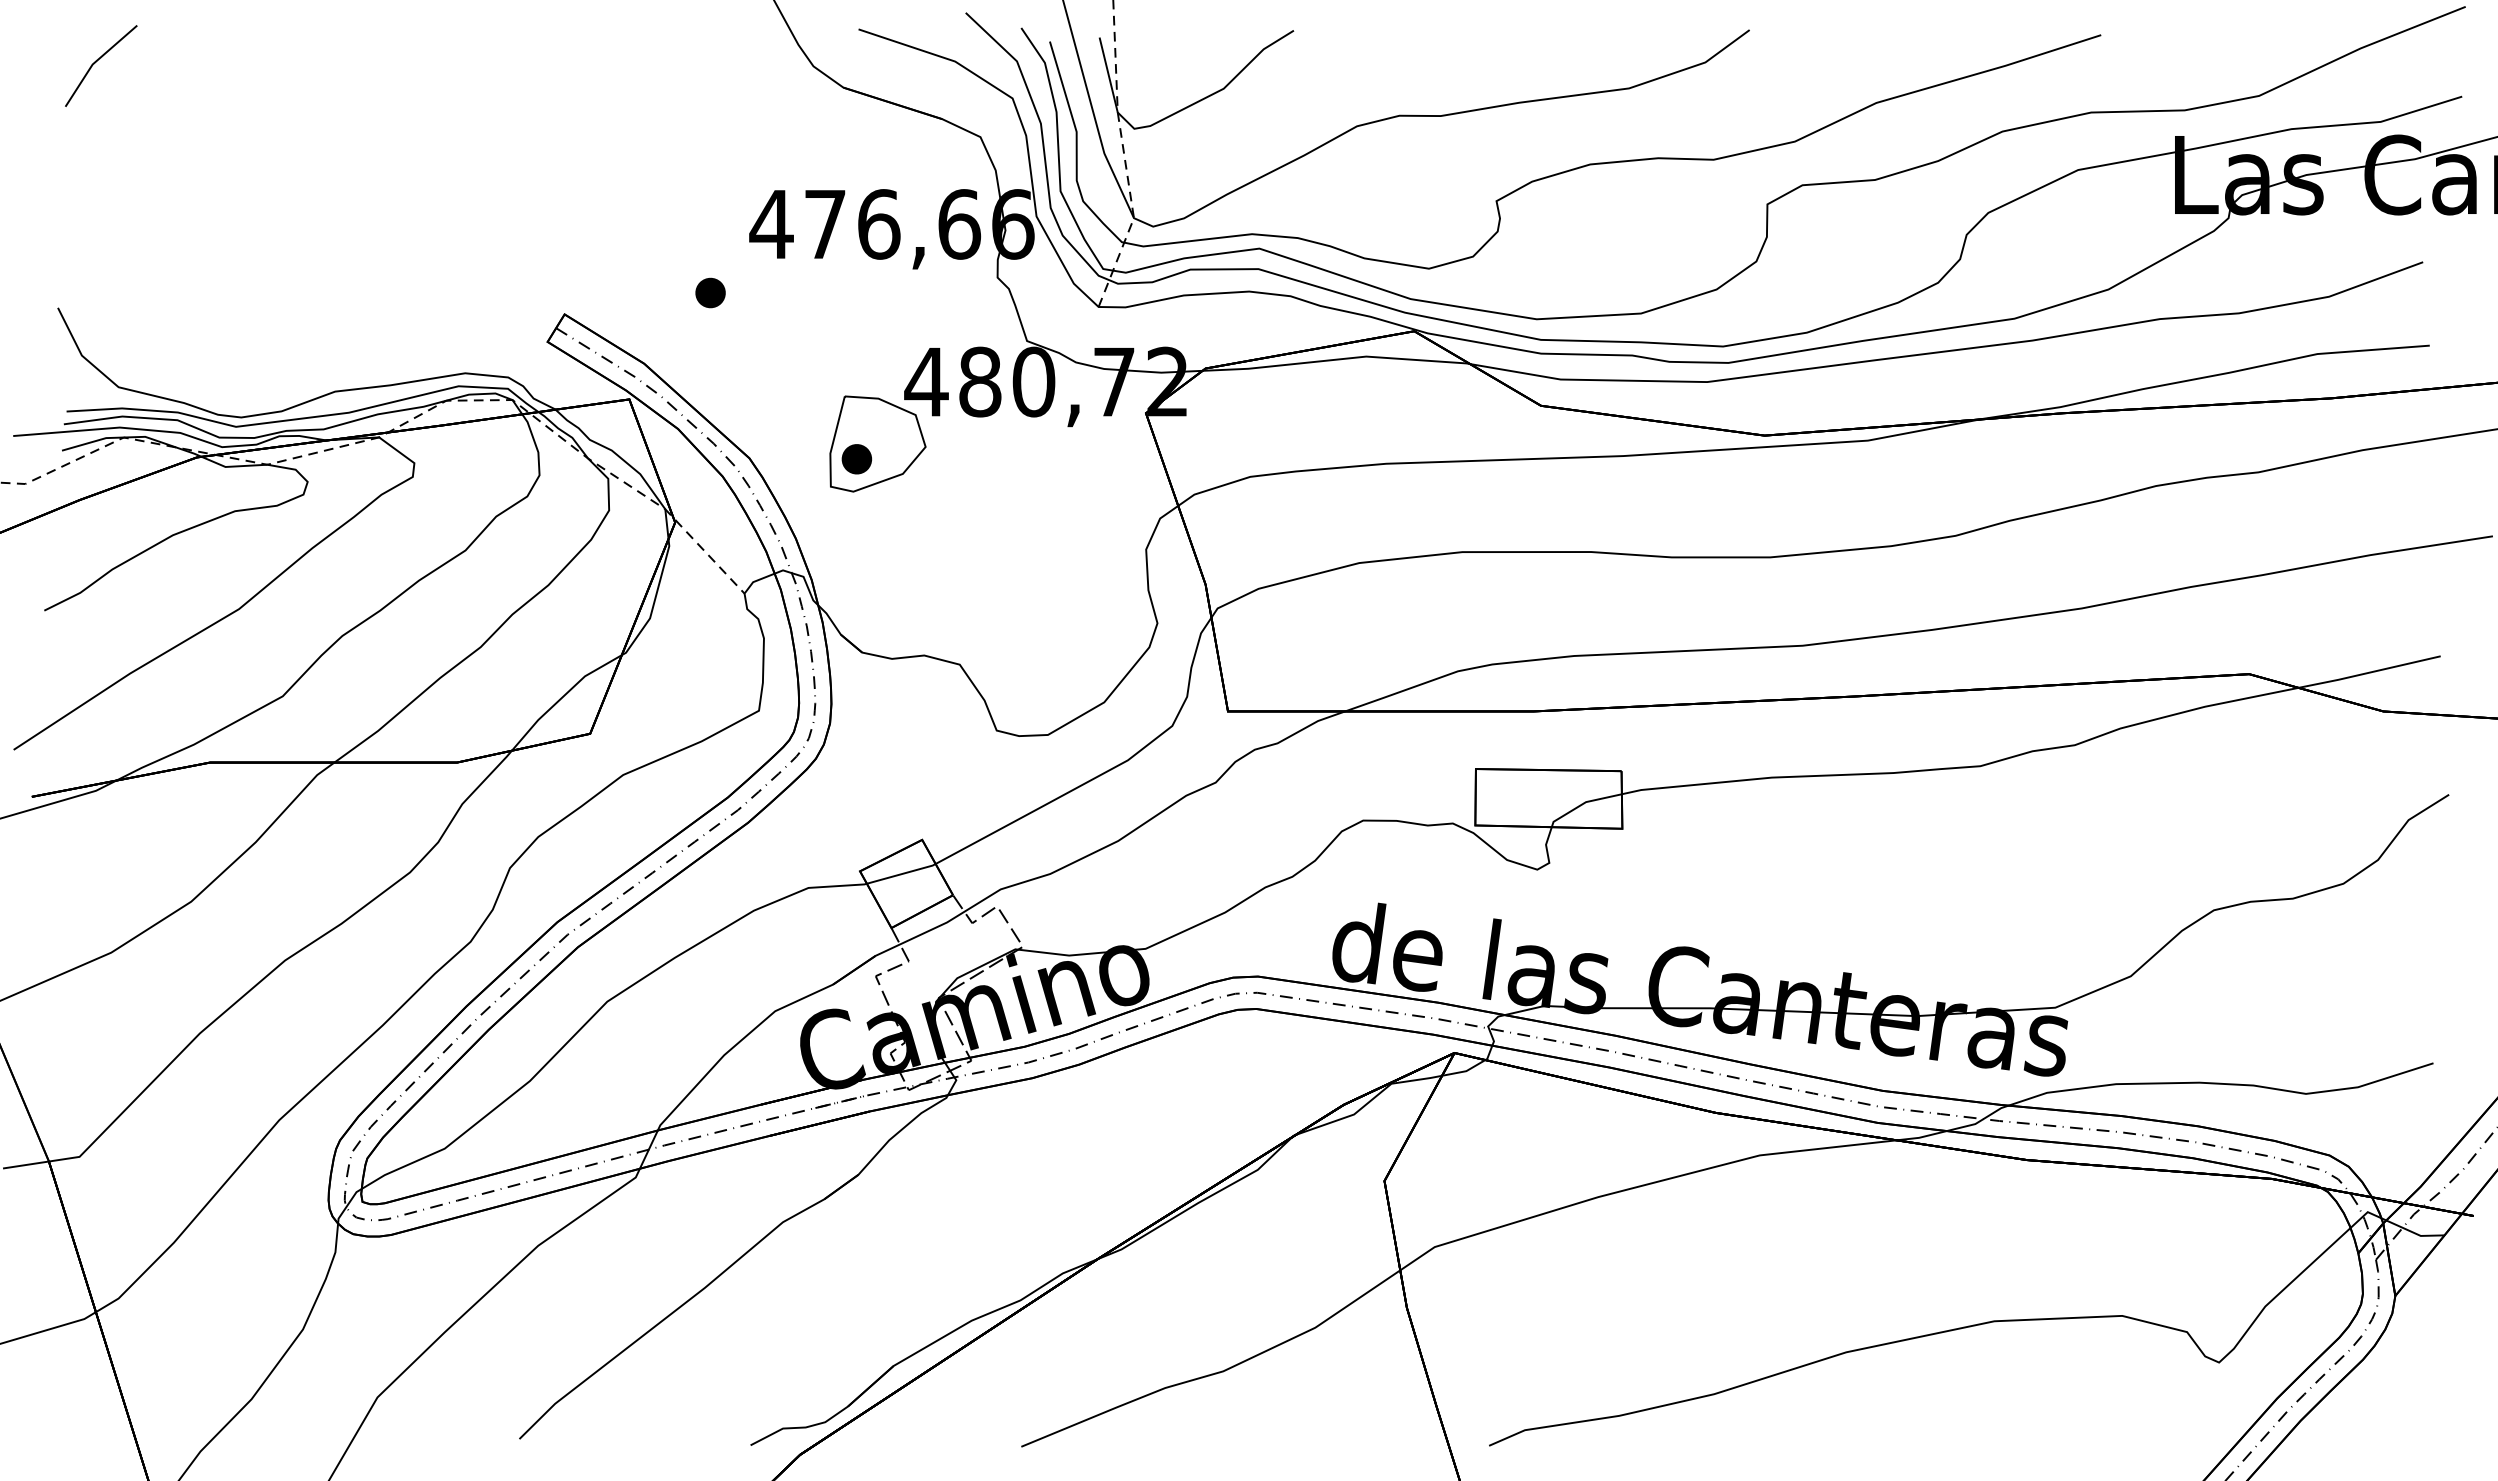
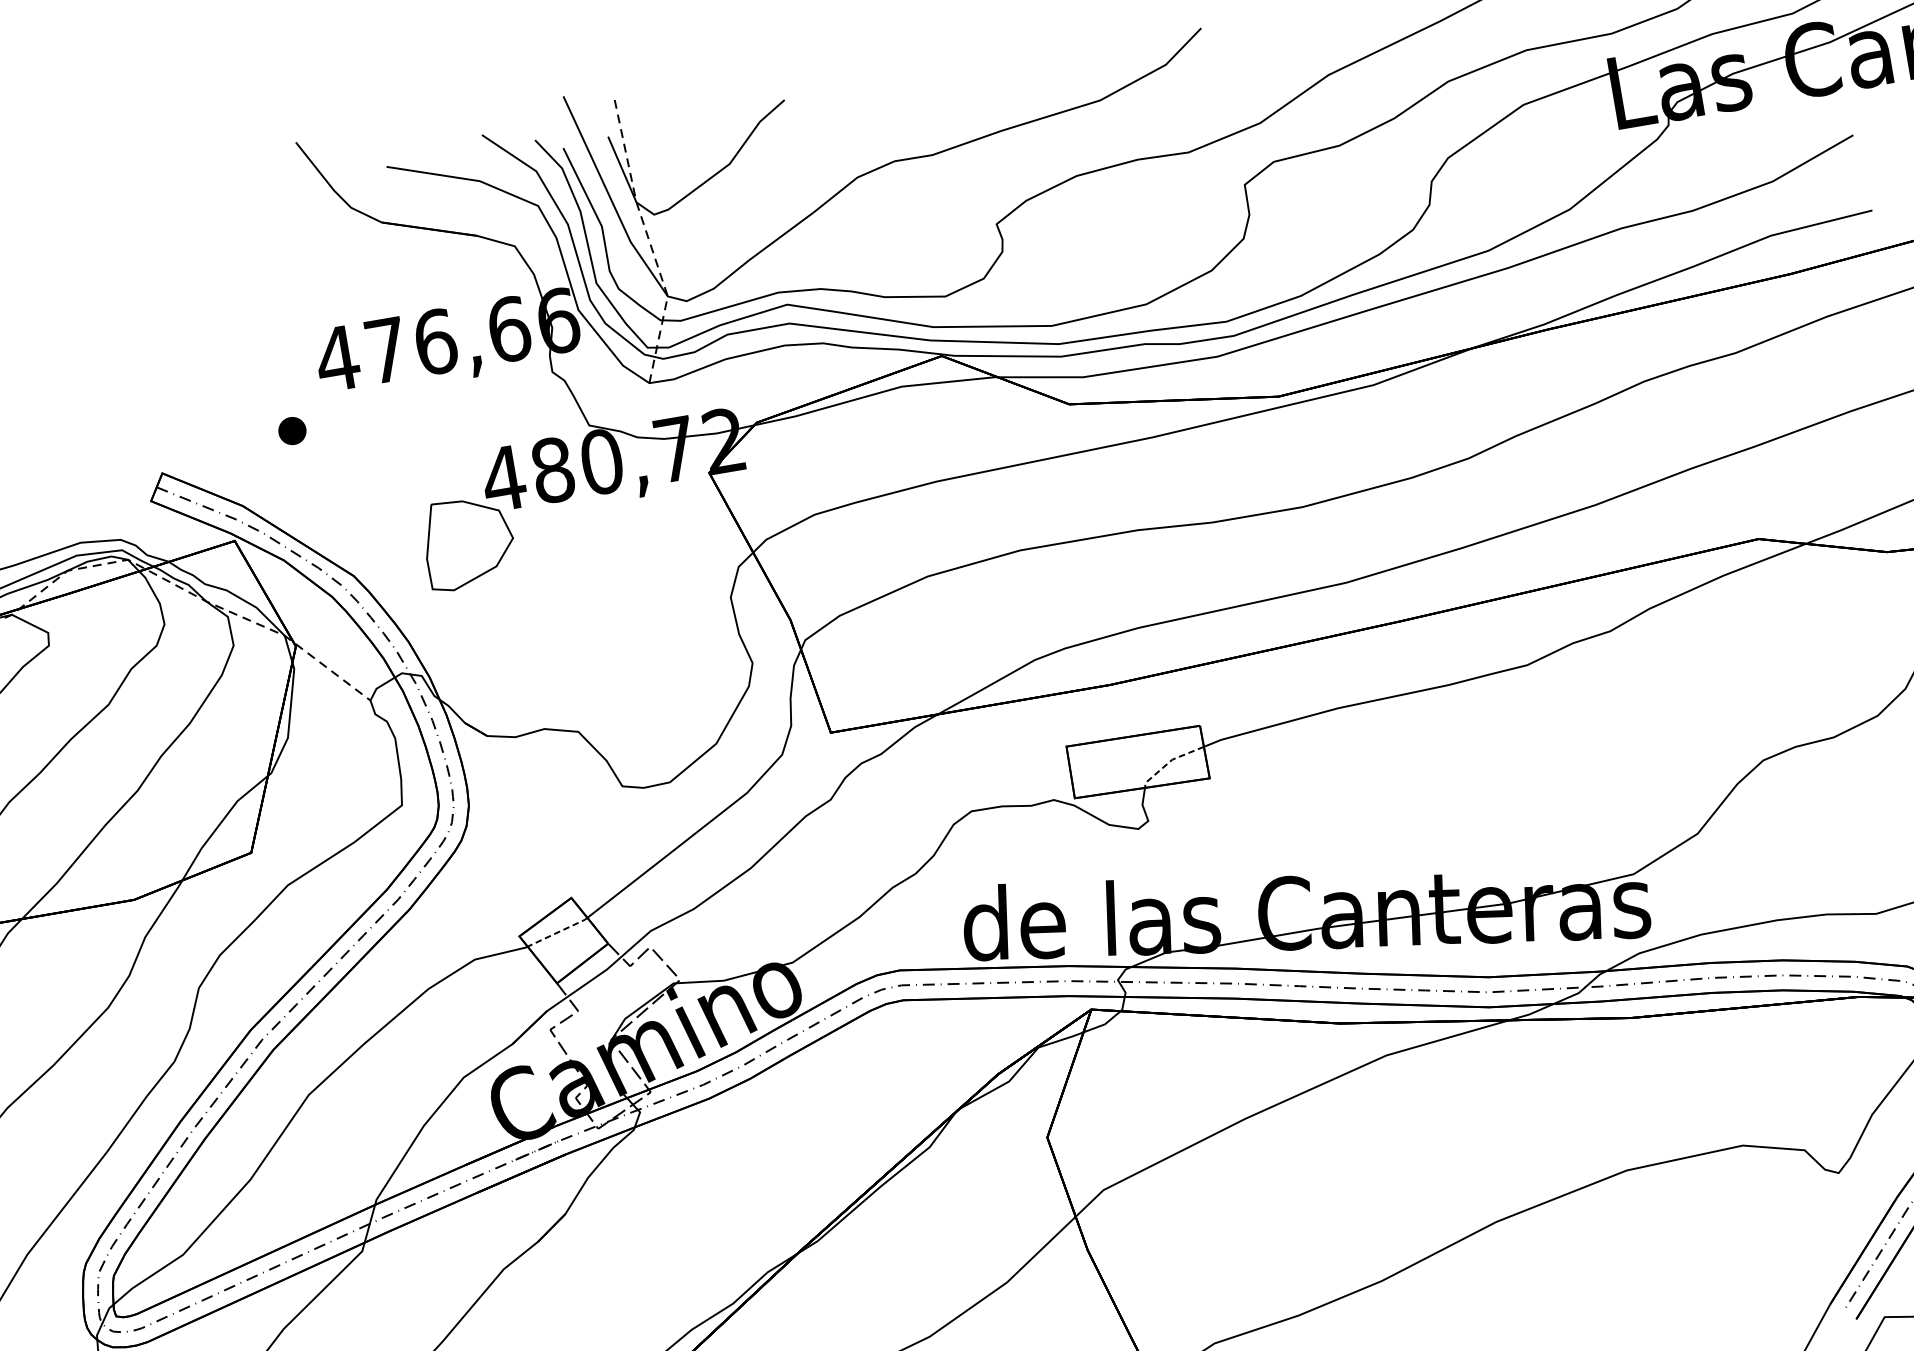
part: (856, 459) -> (451, 560), removed
line: (1582, 804) -> (1169, 762), solid -> dashed
line: (902, 874) -> (558, 932), solid -> dashed

